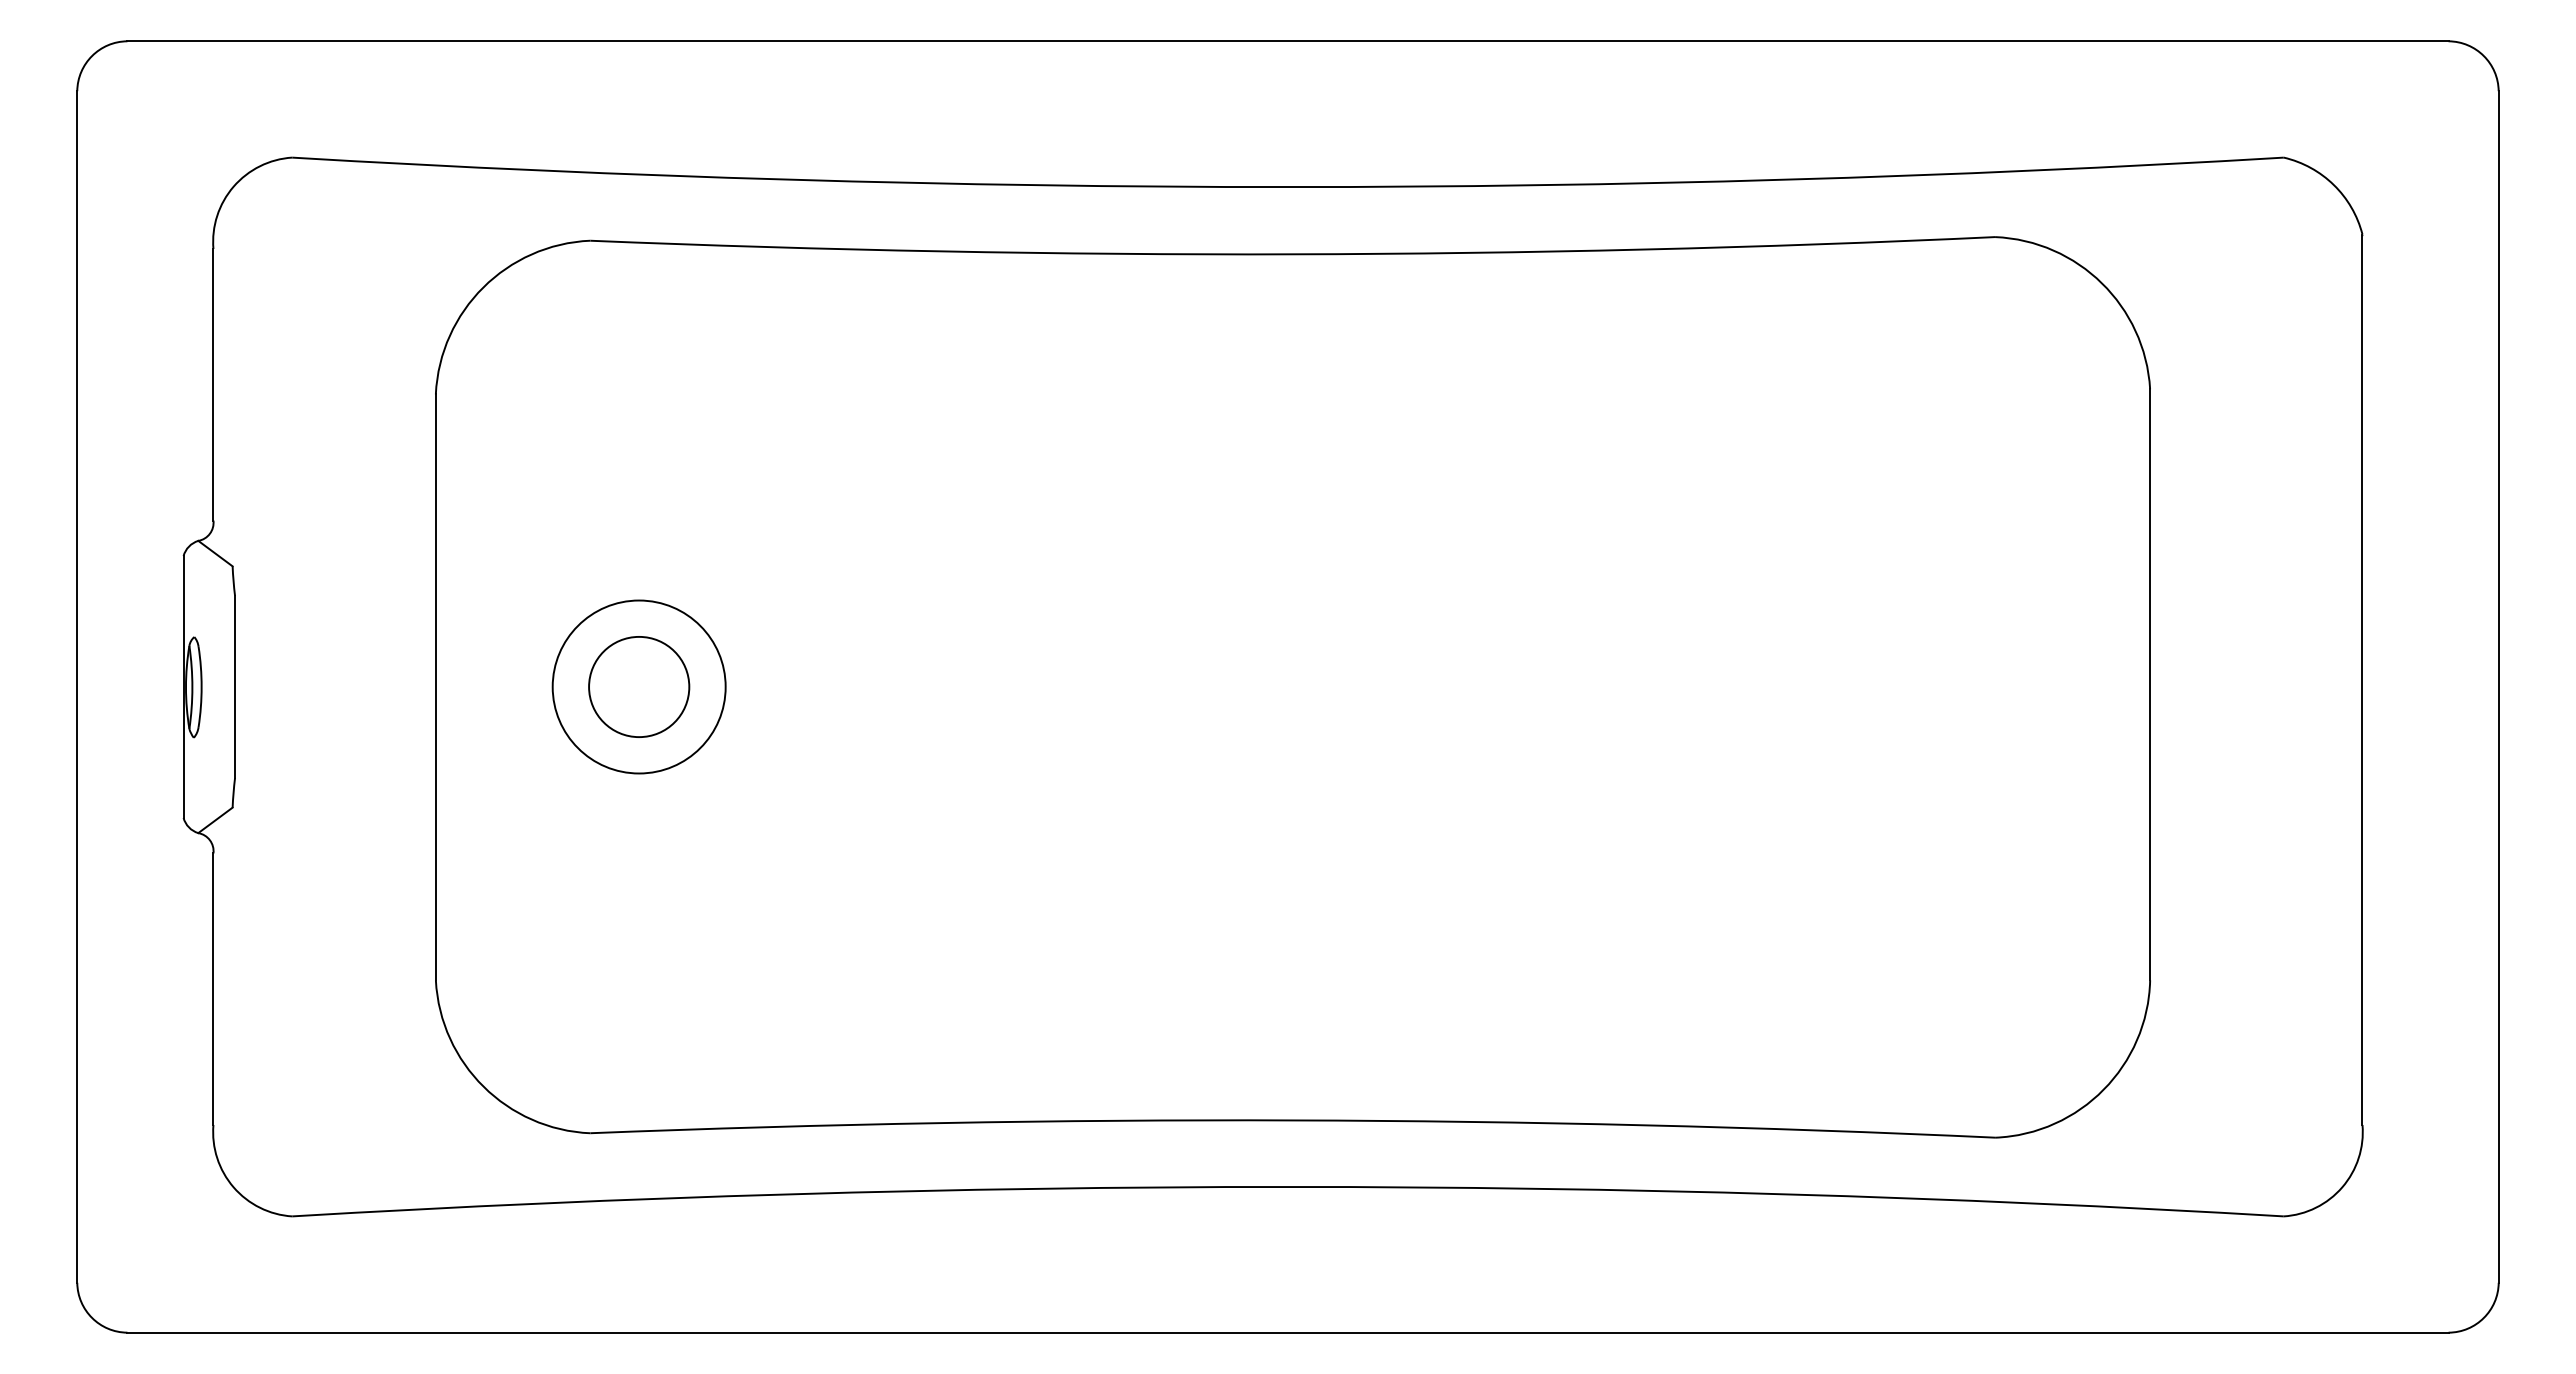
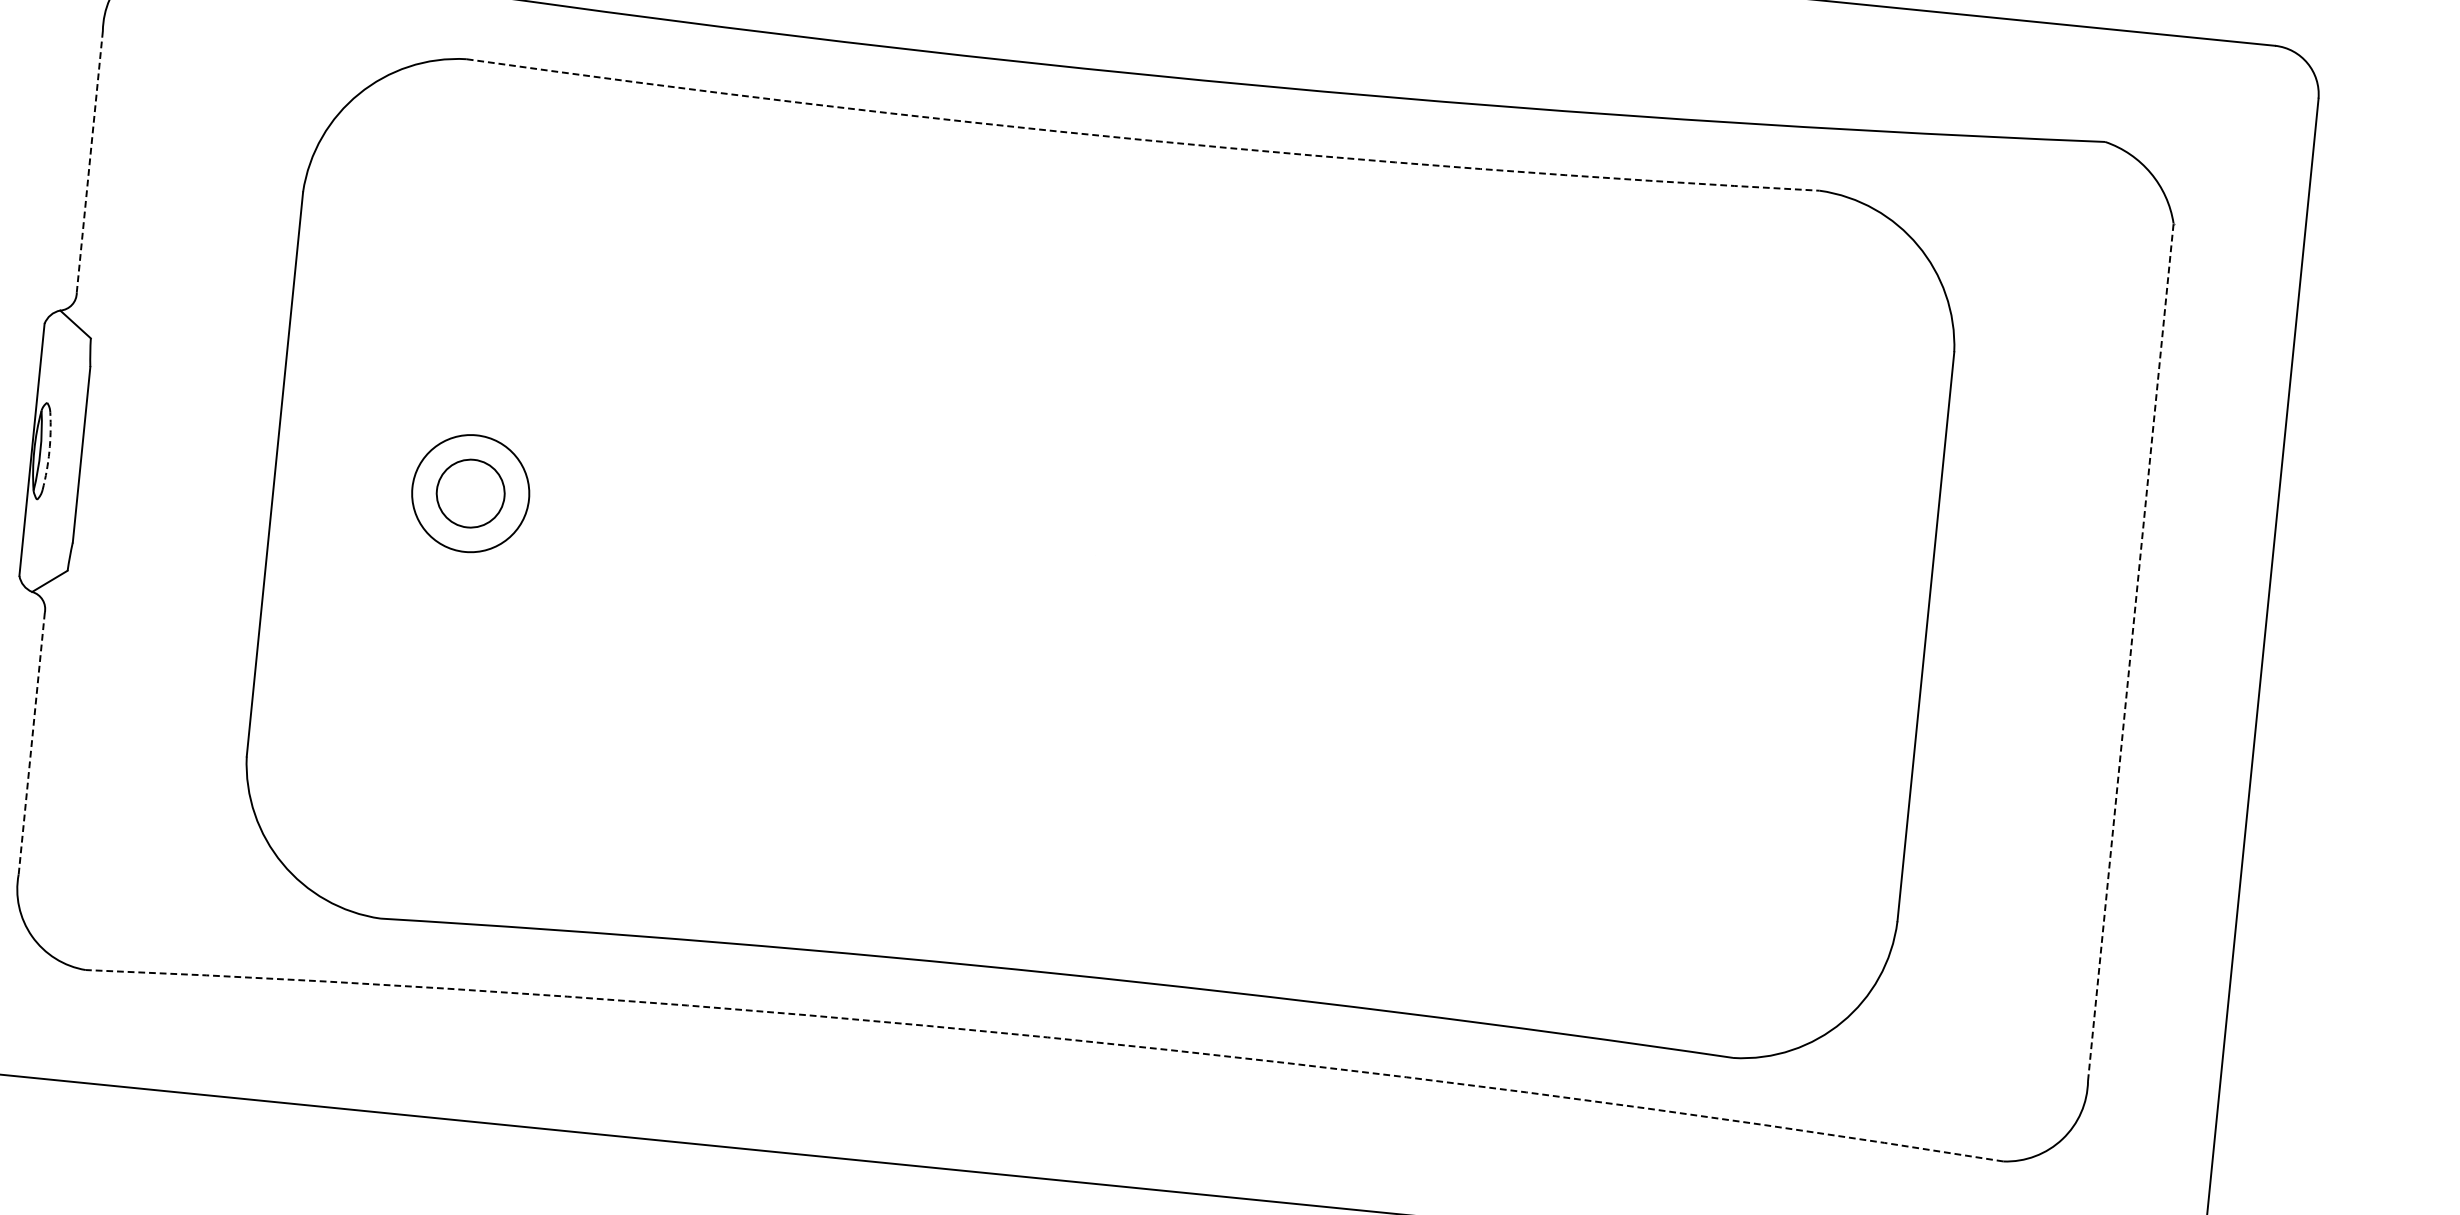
arc: (1292, 254) -> (1141, 139), solid -> dashed
line: (213, 384) -> (89, 161), solid -> dashed
line: (2362, 679) -> (2130, 652), solid -> dashed
circle: (638, 686) -> (470, 493), size x0.7
circle: (639, 686) -> (471, 493), size x0.7
arc: (201, 687) -> (49, 452), solid -> dashed
line: (213, 989) -> (31, 743), solid -> dashed
arc: (1288, 1186) -> (1047, 1037), solid -> dashed

